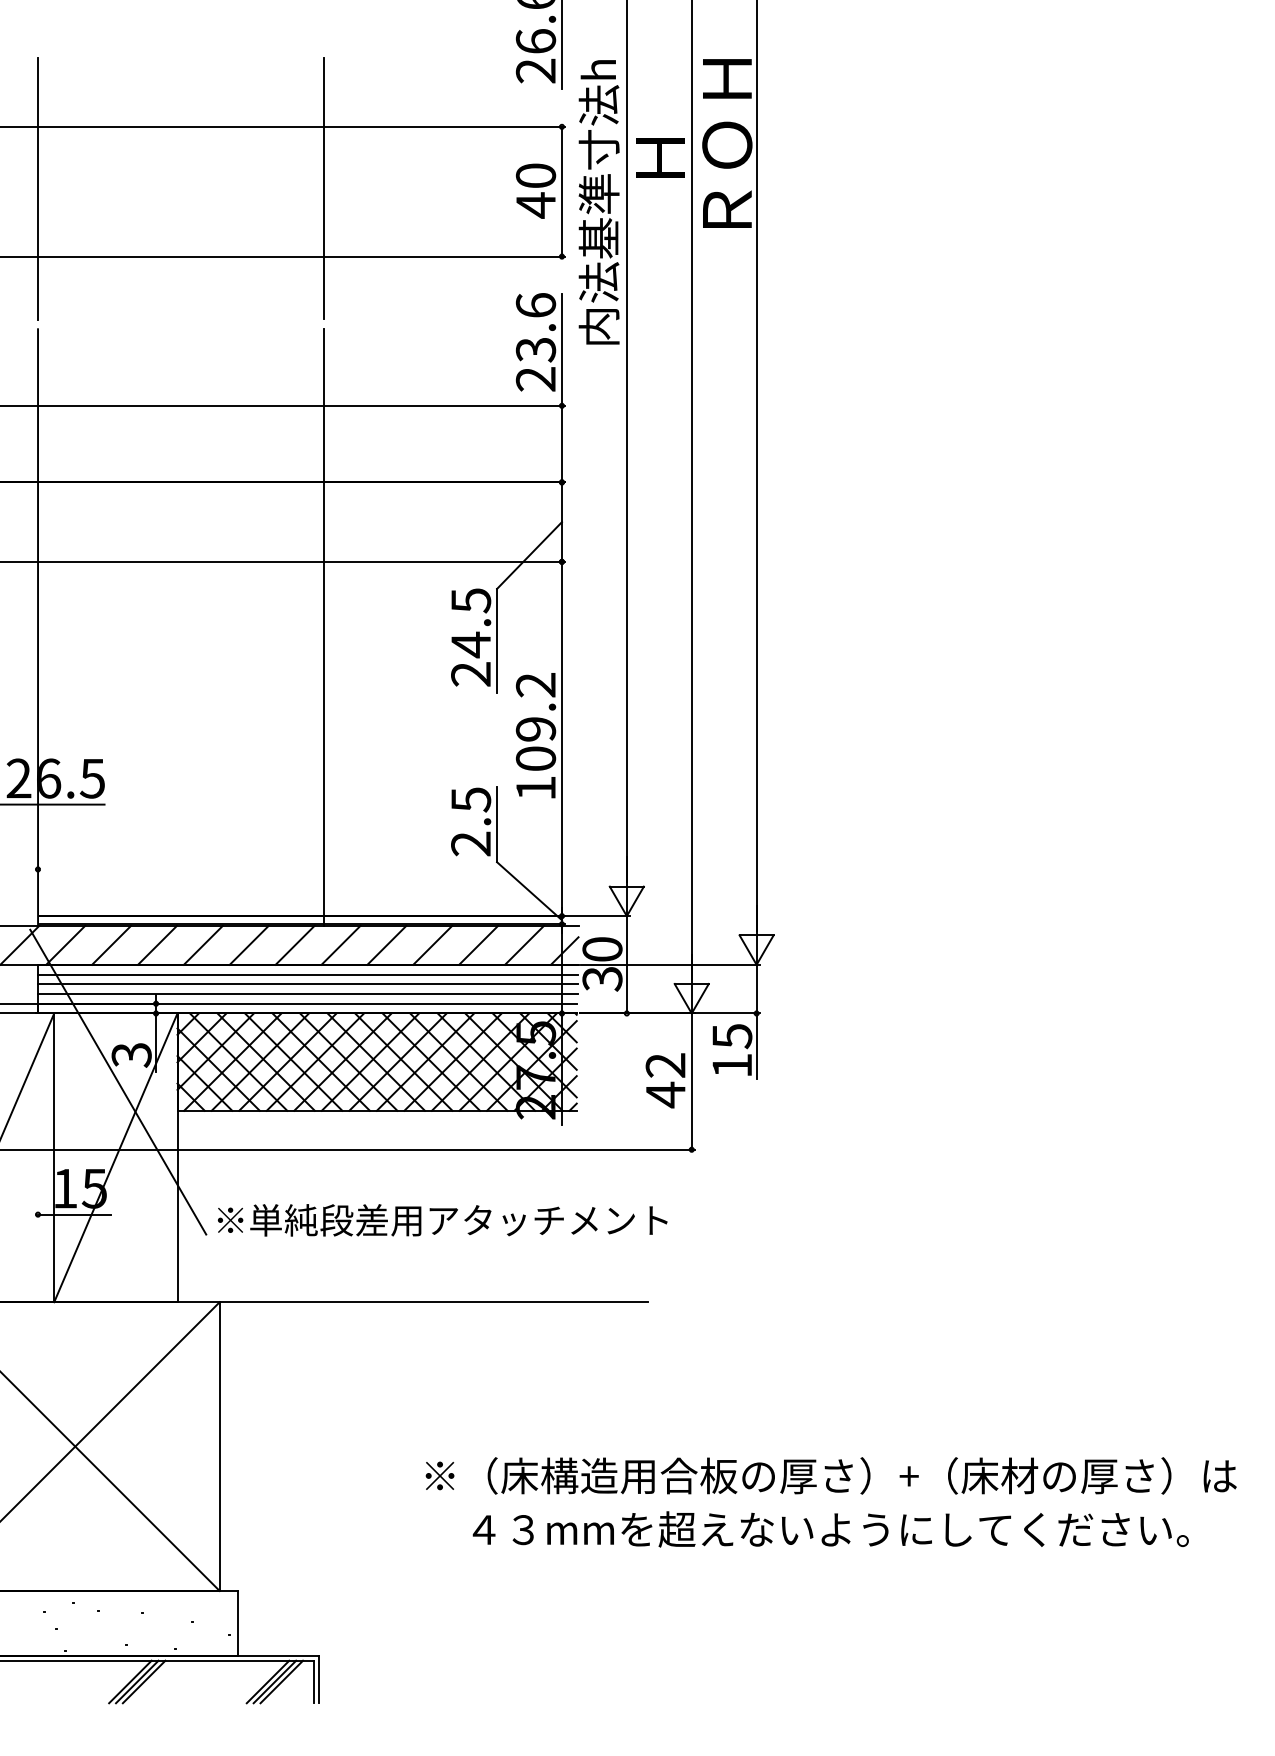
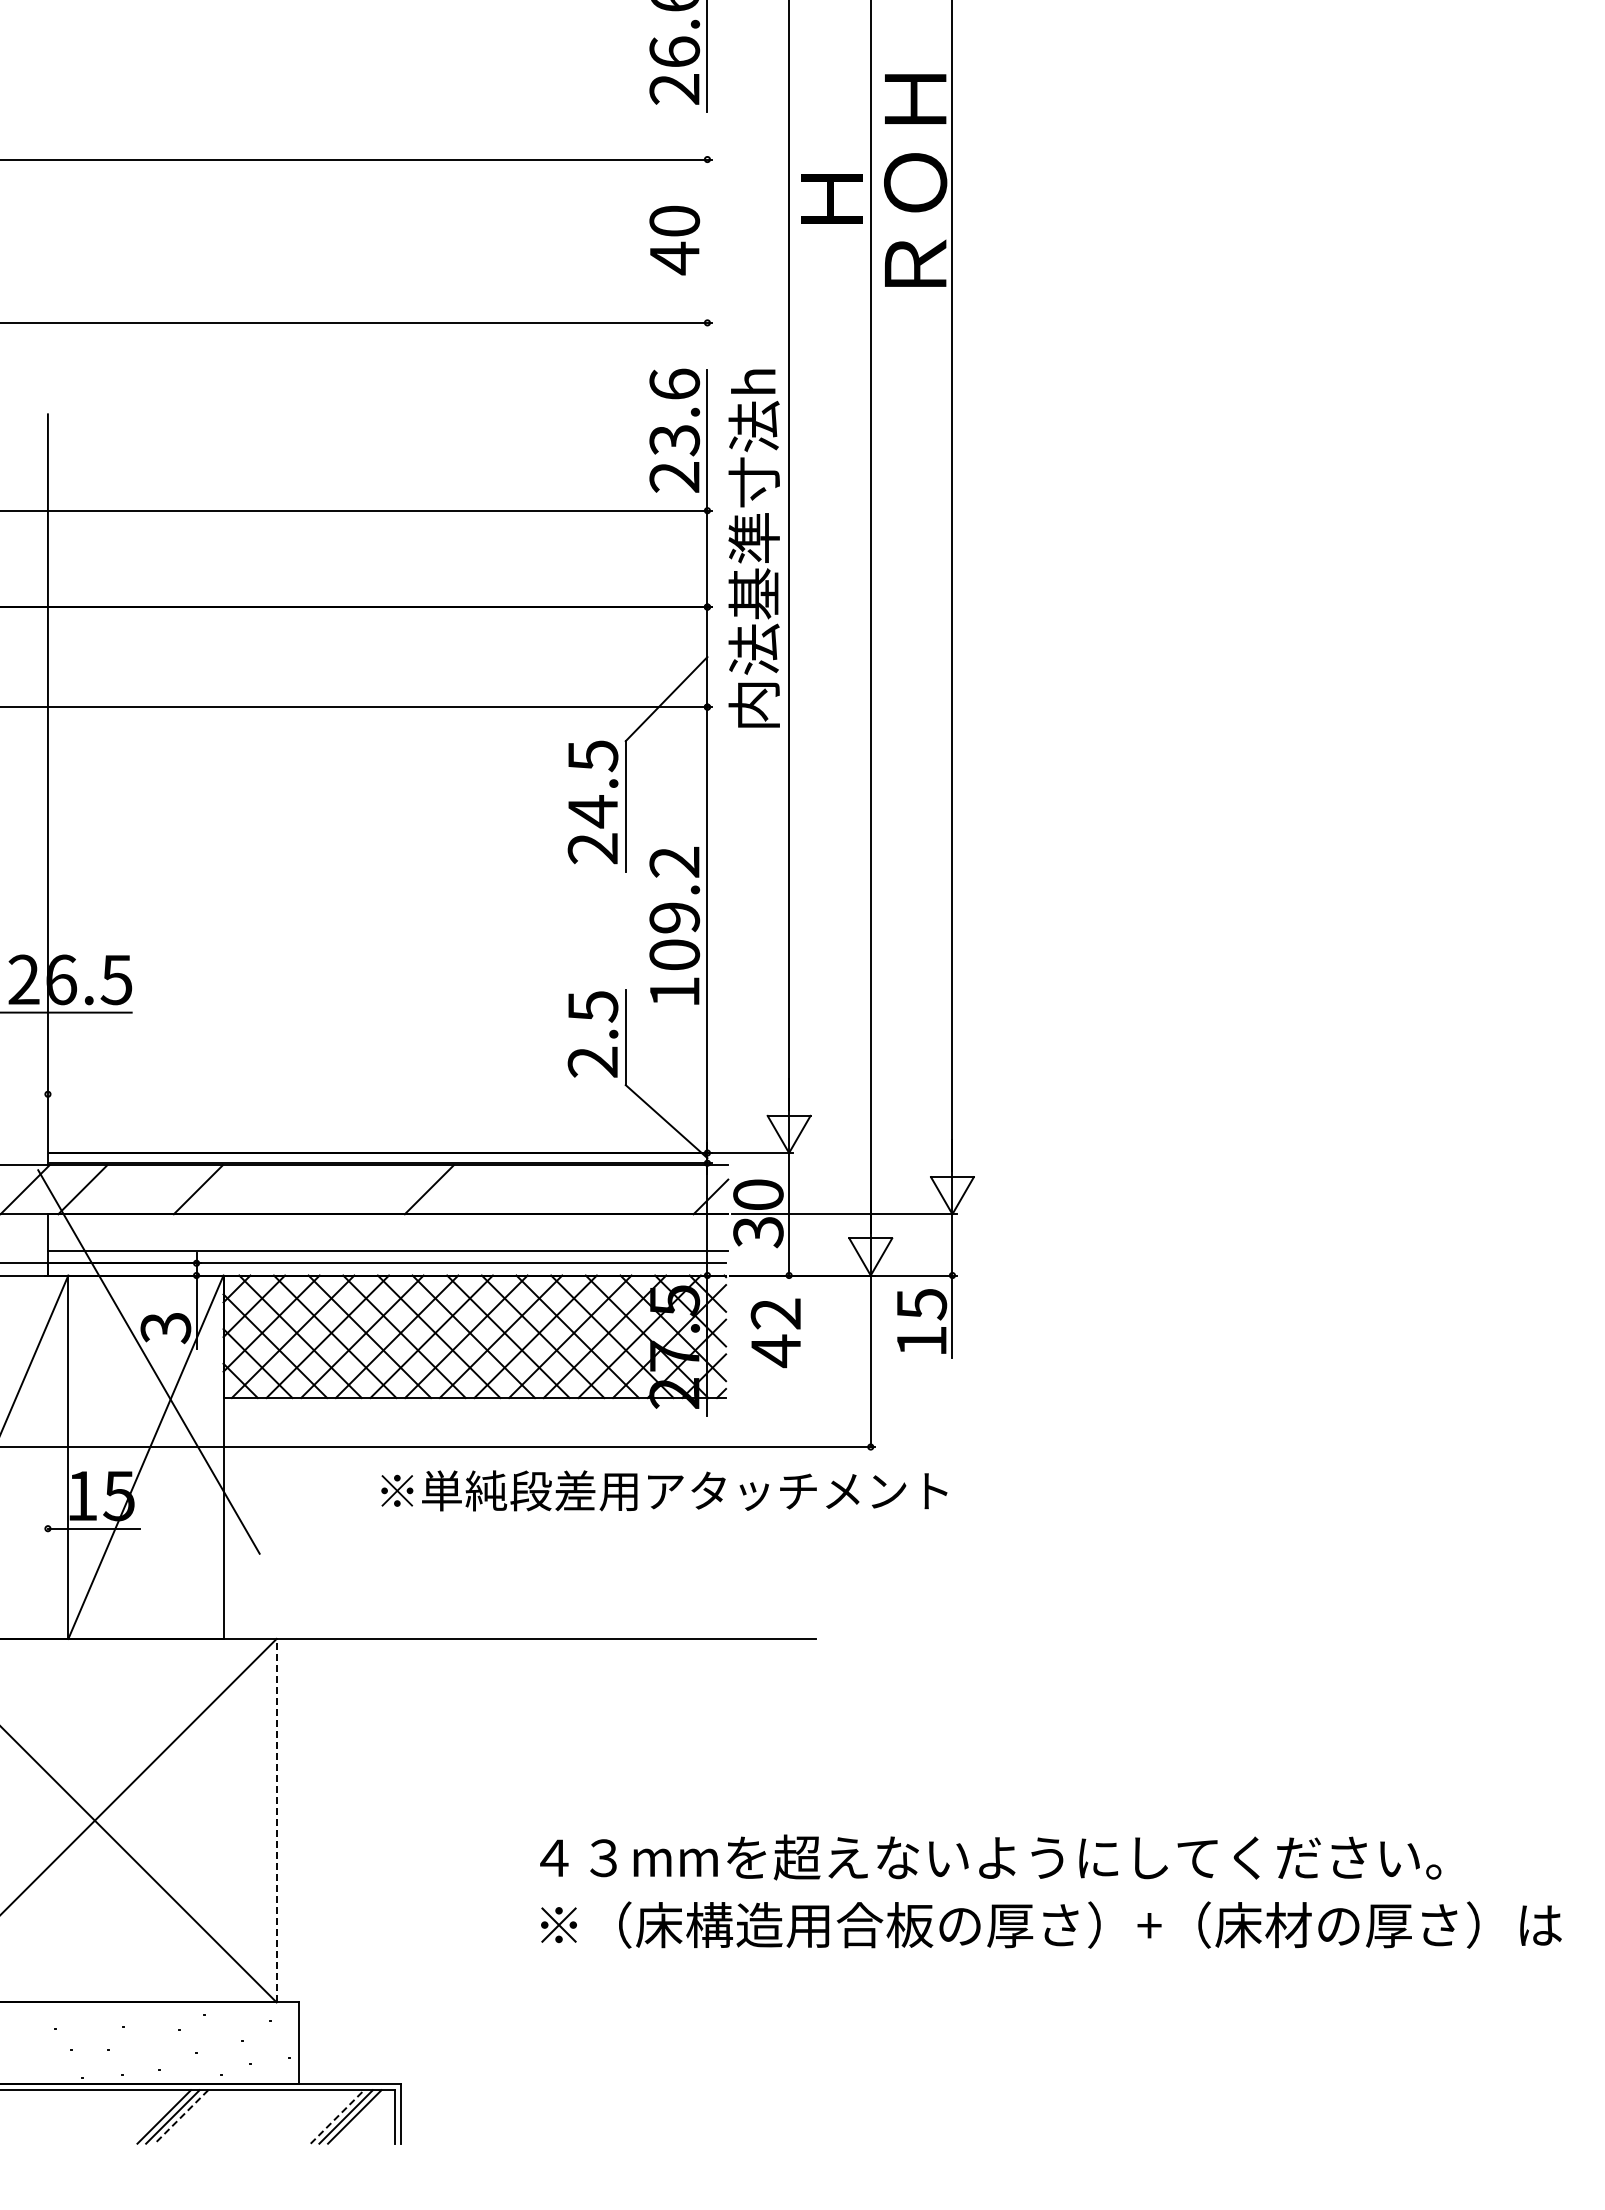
line: (37, 188) -> (47, 237), removed
line: (323, 188) -> (407, 237), removed
line: (562, 191) -> (707, 240), removed
text: (598, 202) -> (753, 548), moved
line: (323, 627) -> (407, 789), removed
line: (111, 945) -> (140, 1189), removed
line: (202, 945) -> (255, 1189), removed
line: (248, 945) -> (313, 1189), removed
line: (295, 945) -> (371, 1189), removed
line: (386, 945) -> (486, 1189), removed
line: (432, 945) -> (544, 1189), removed
line: (478, 945) -> (602, 1189), removed
line: (523, 945) -> (659, 1189), removed
line: (307, 974) -> (387, 1226), removed
line: (307, 984) -> (387, 1238), removed
text: (665, 1080) -> (775, 1333), moved
text: (442, 1220) -> (664, 1490), moved
line: (219, 1446) -> (276, 1820), solid -> dashed
text: (831, 1475) -> (1046, 1857), ※（床構造用合板の厚さ）+（床材の厚さ）は -> ４３mmを超えないようにしてください。
text: (835, 1529) -> (1051, 1924), ４３mmを超えないようにしてください。 -> ※（床構造用合板の厚さ）+（床材の厚さ）は
line: (144, 1681) -> (181, 2116), solid -> dashed
line: (268, 1681) -> (337, 2116), solid -> dashed

